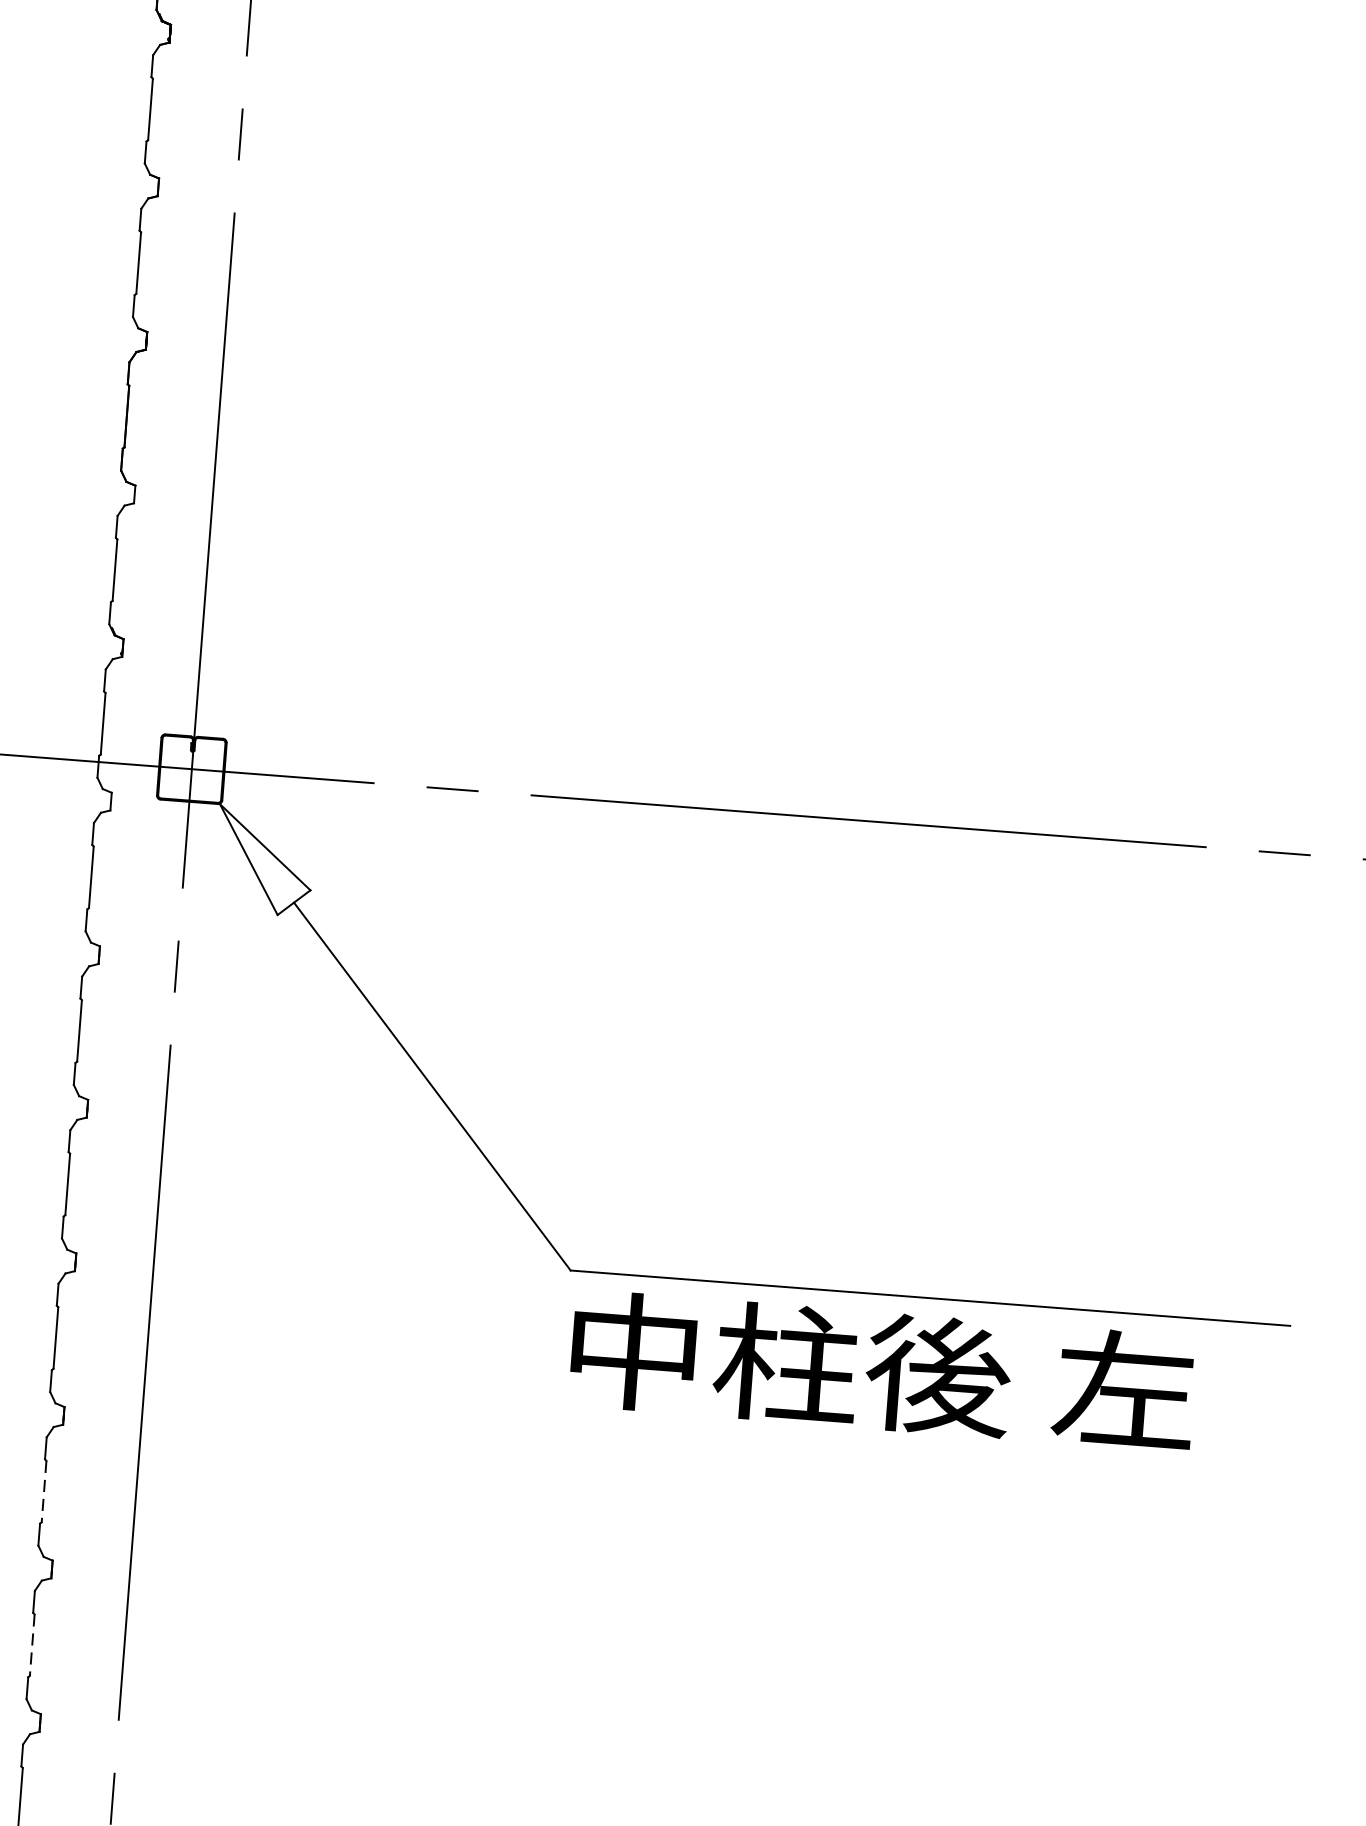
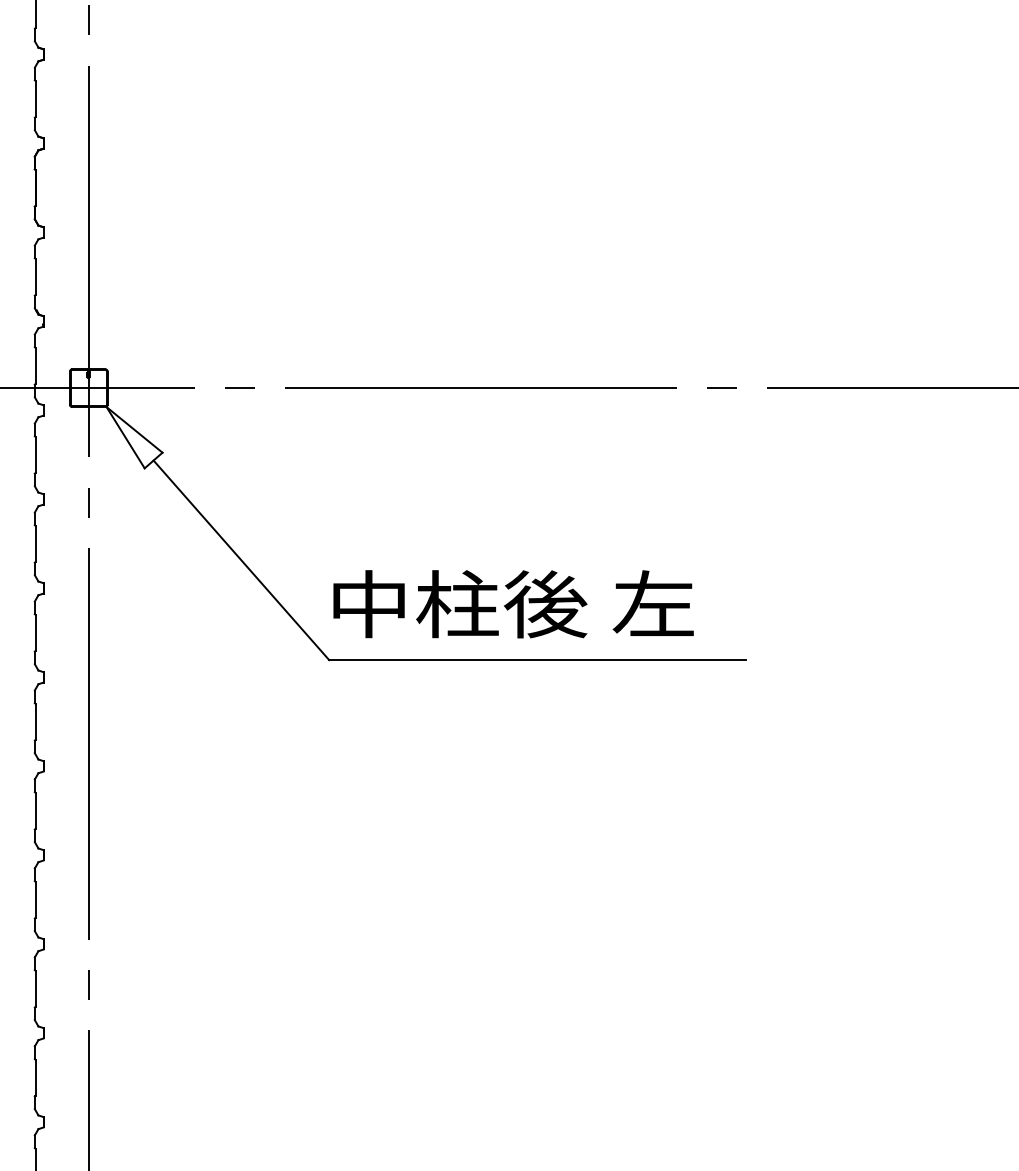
text: (882, 1371) -> (513, 604), moved
line: (43, 1490) -> (35, 810), dashed -> solid
line: (31, 1644) -> (35, 899), dashed -> solid

